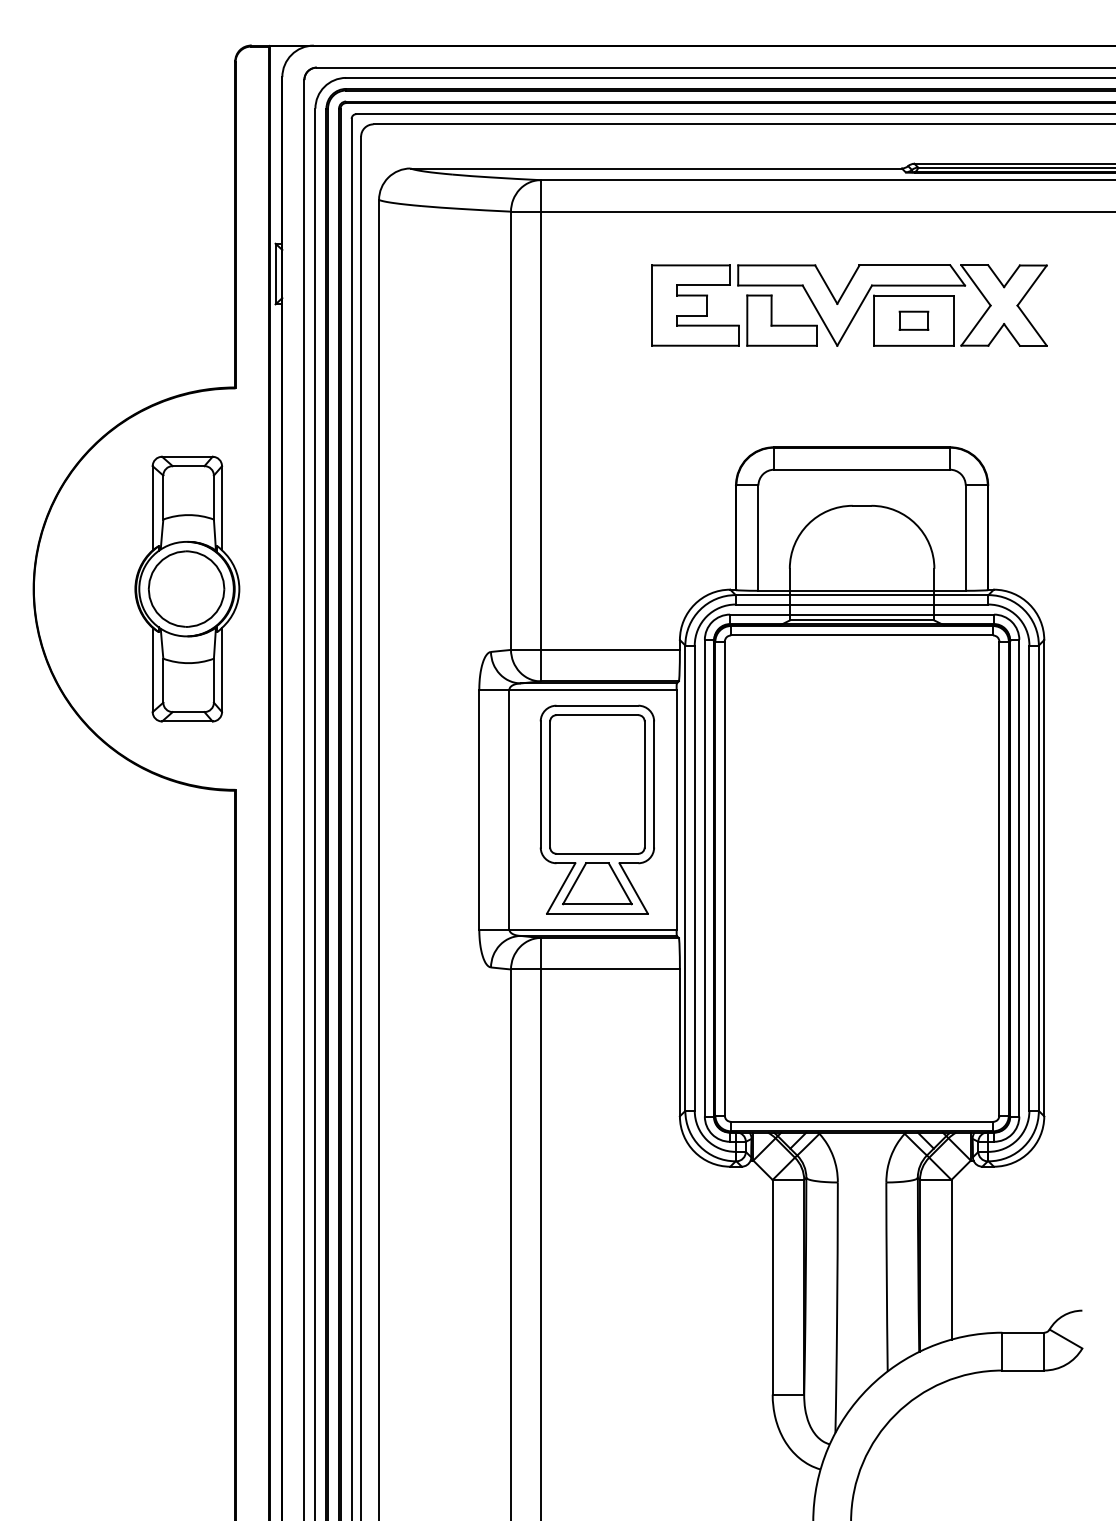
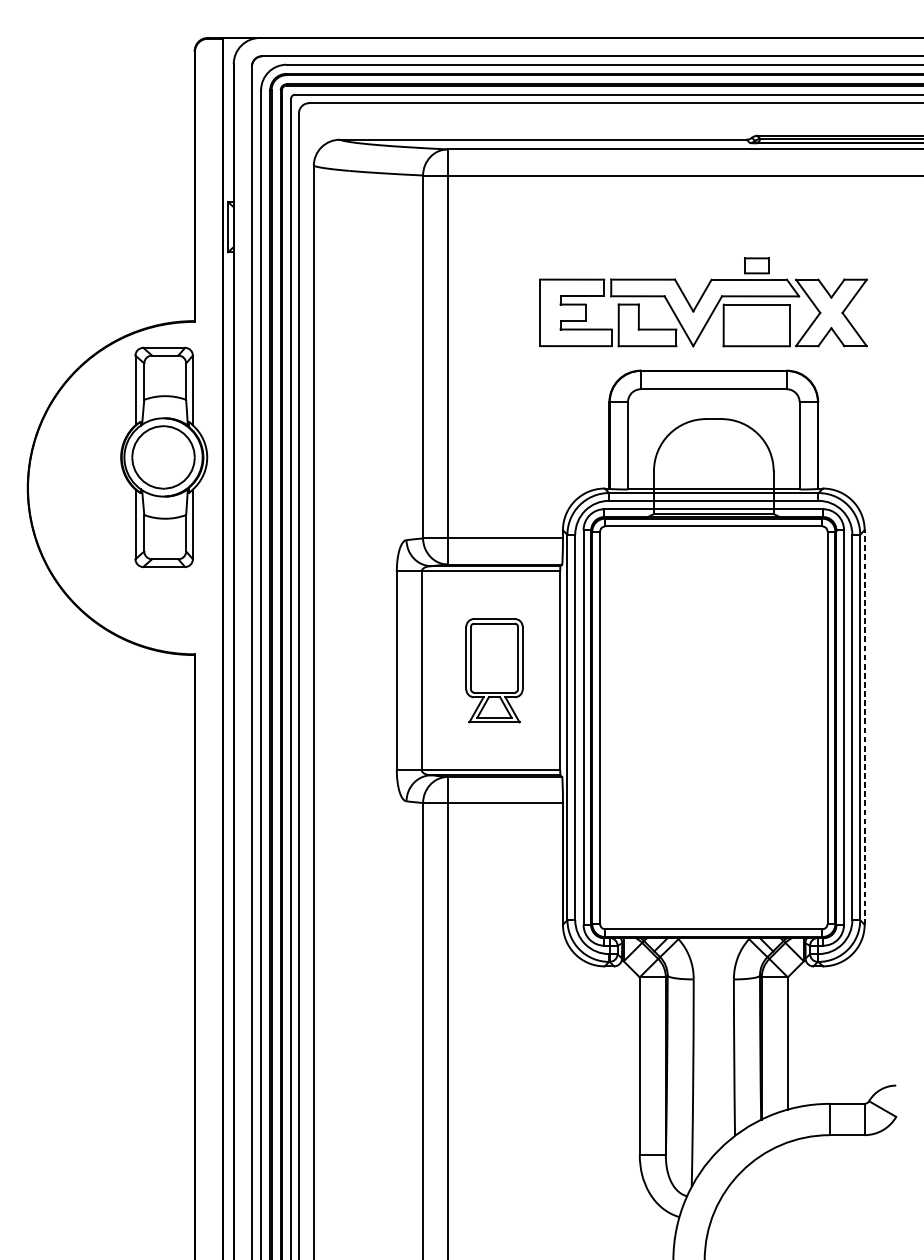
part: (849, 305) -> (703, 312), moved
part: (187, 588) -> (164, 456), moved
part: (596, 809) -> (493, 670), size x0.6
line: (1044, 877) -> (864, 726), solid -> dashed

